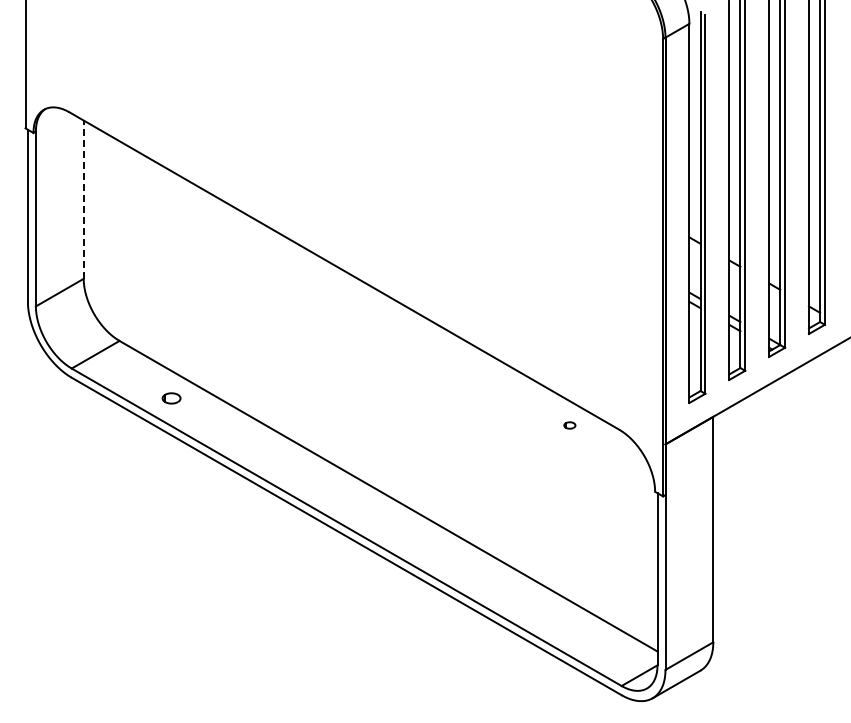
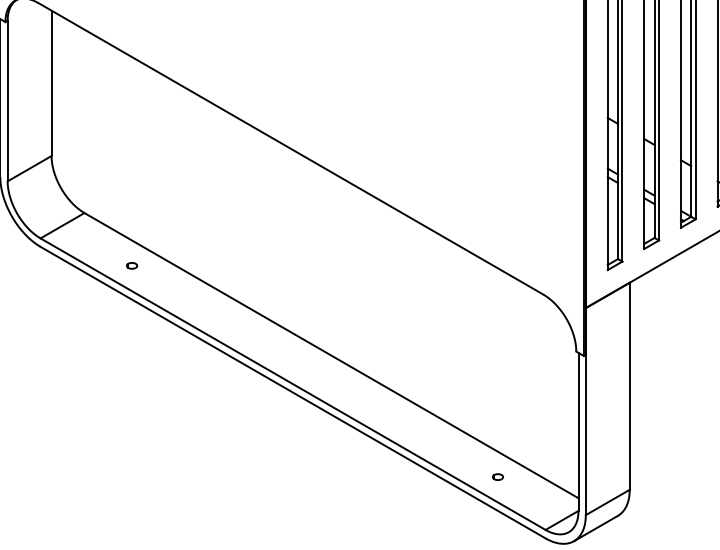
line: (83, 199) -> (51, 83), dashed -> solid
part: (170, 398) -> (131, 265), size x0.62
part: (569, 425) -> (497, 477), moved

